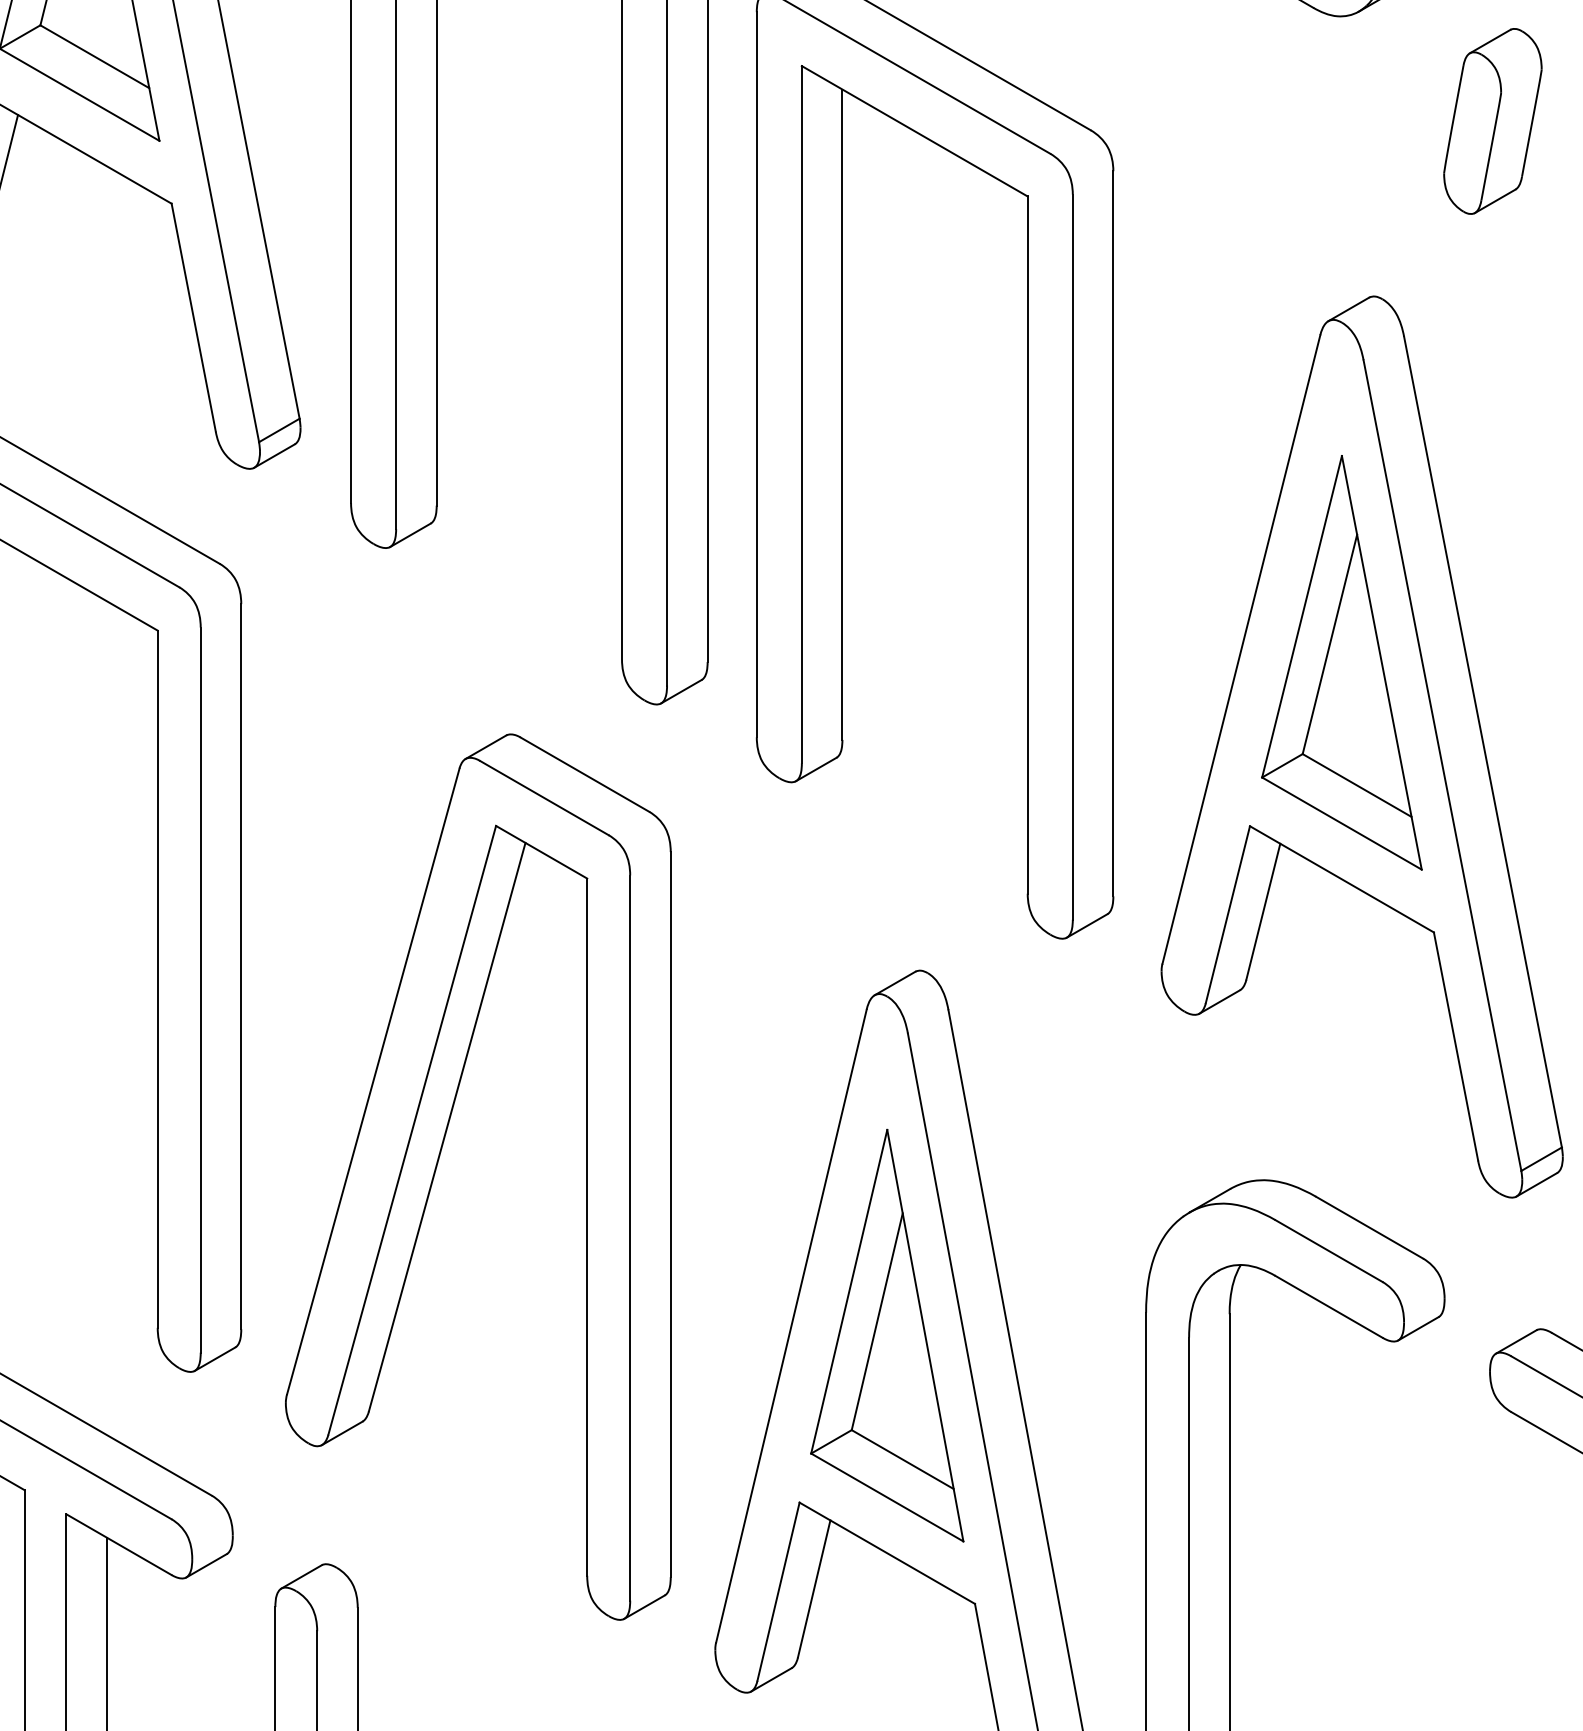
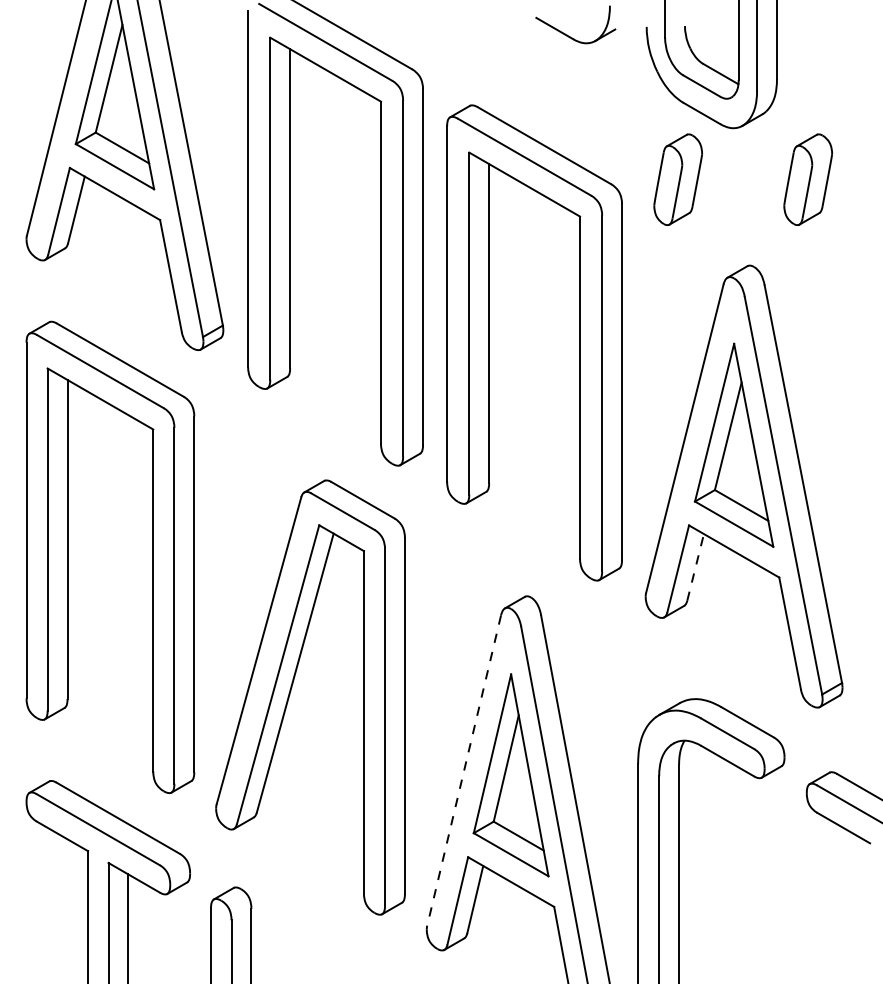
part: (1226, 120) -> (677, 179), added
line: (1263, 909) -> (695, 566), solid -> dashed
line: (792, 1327) -> (464, 771), solid -> dashed

